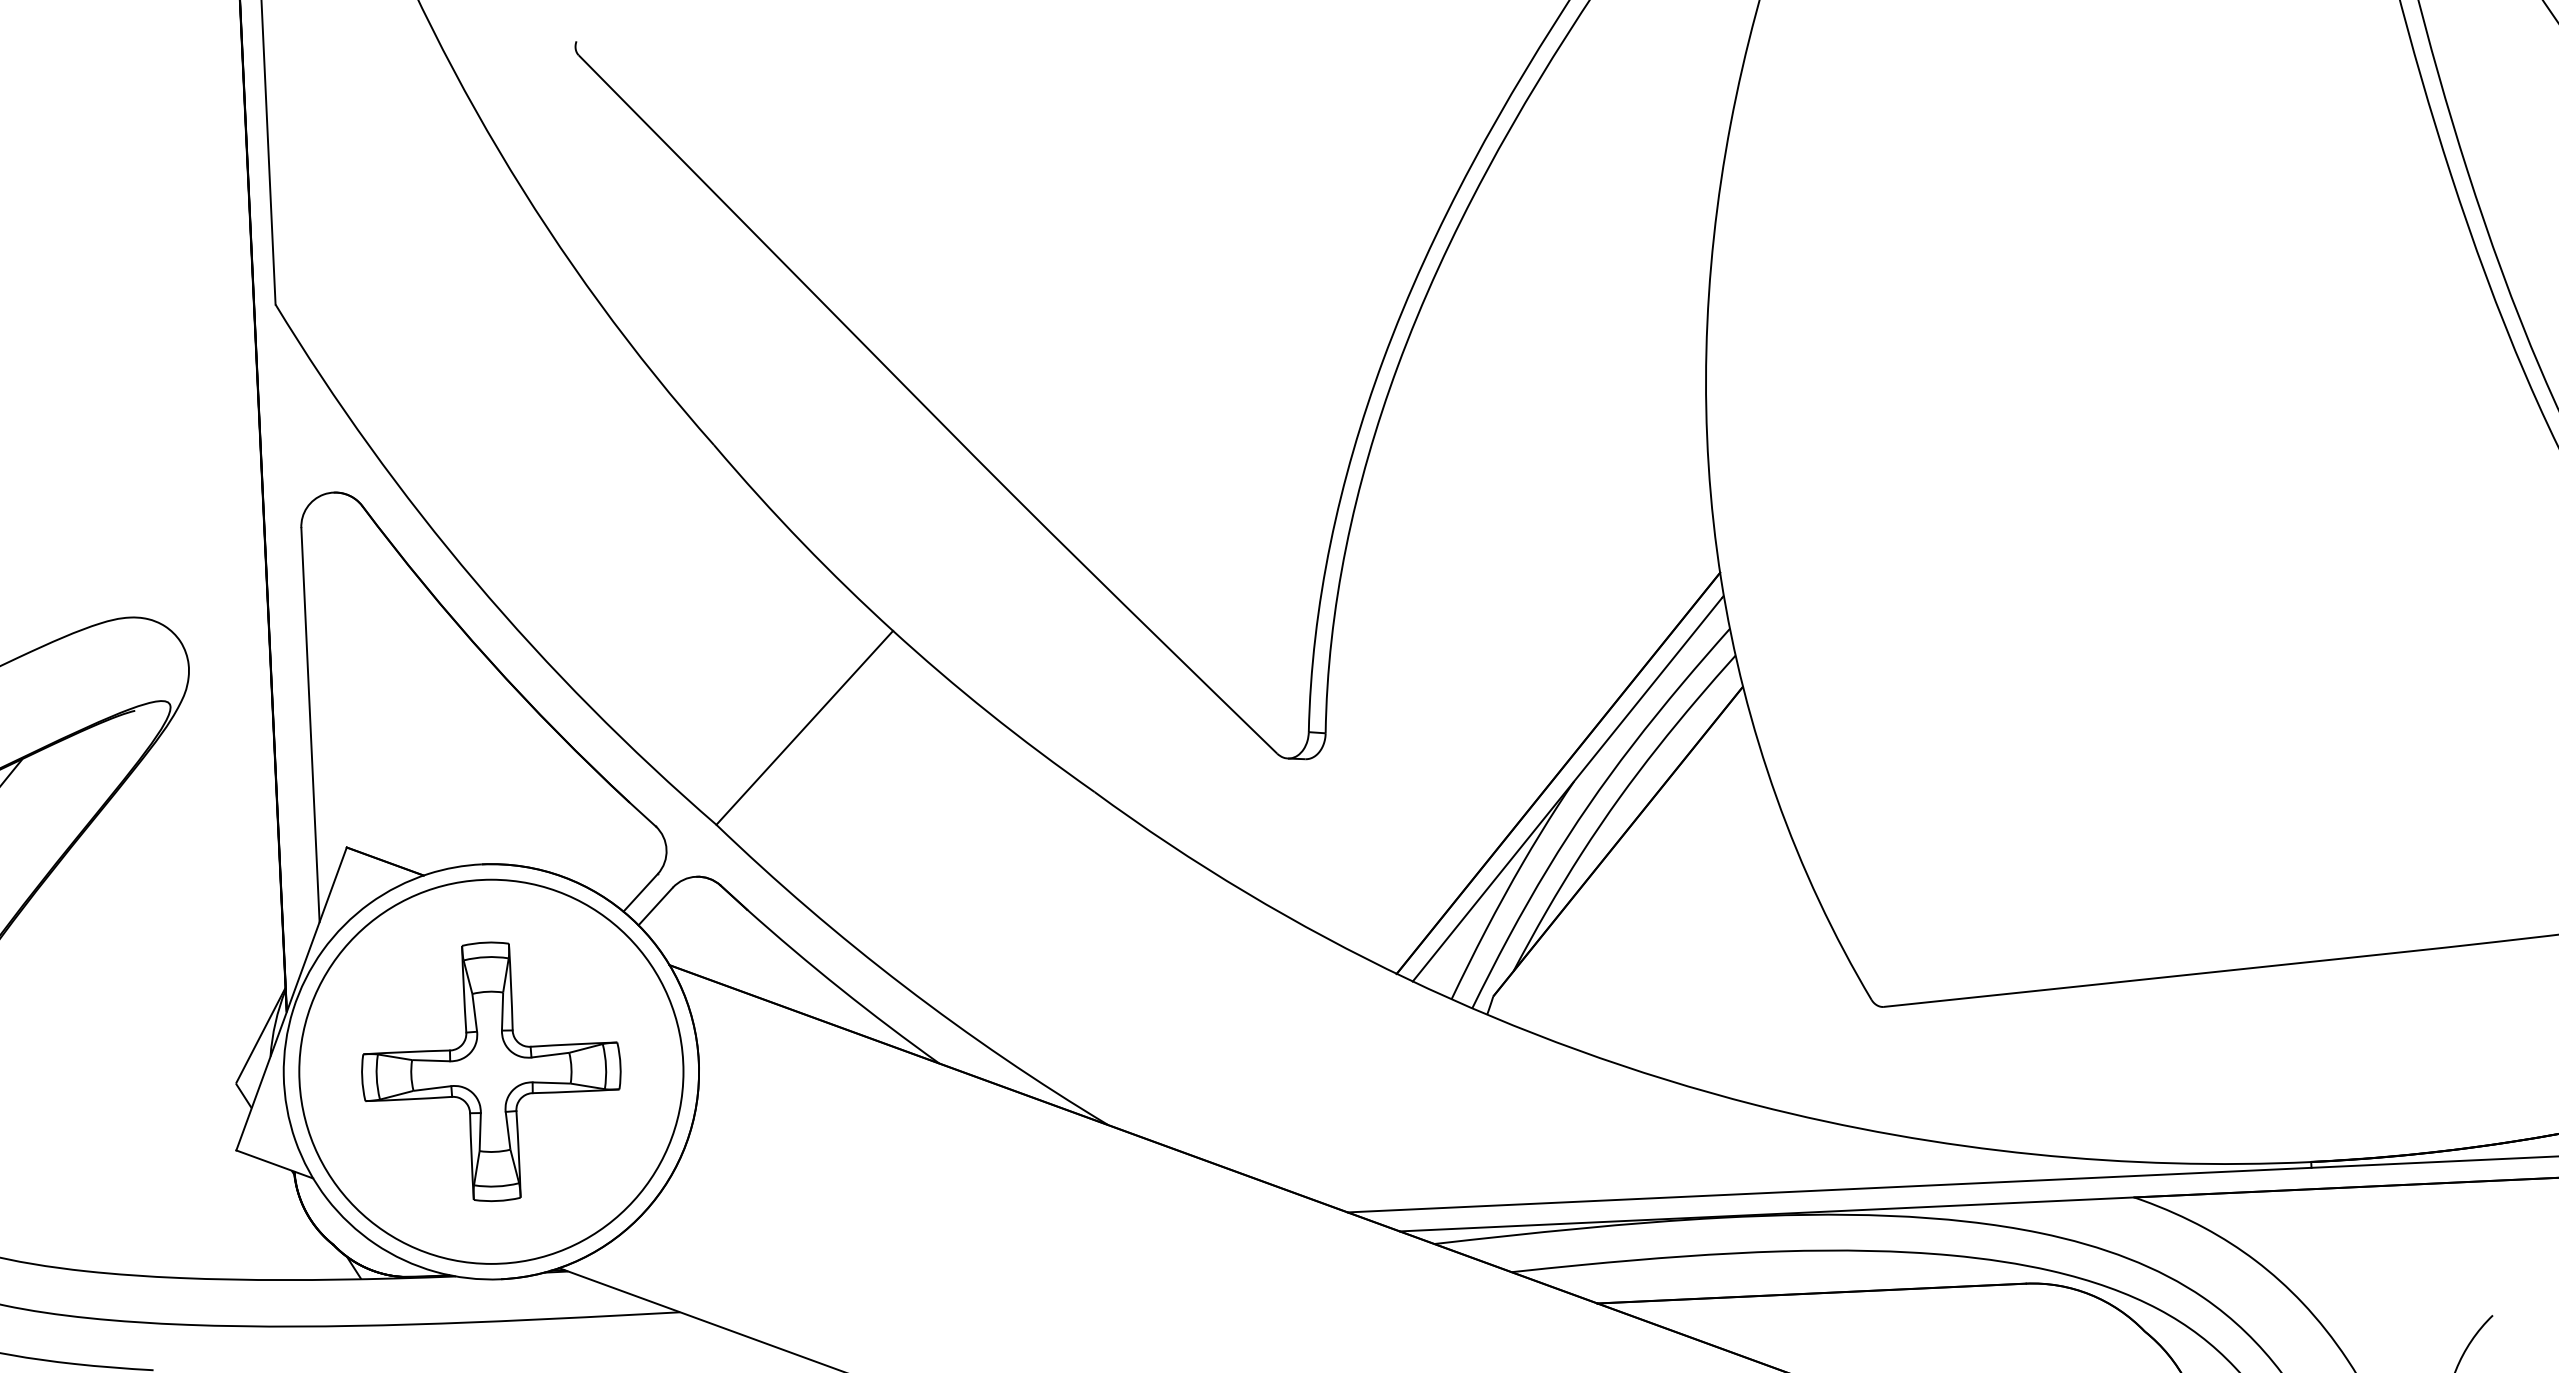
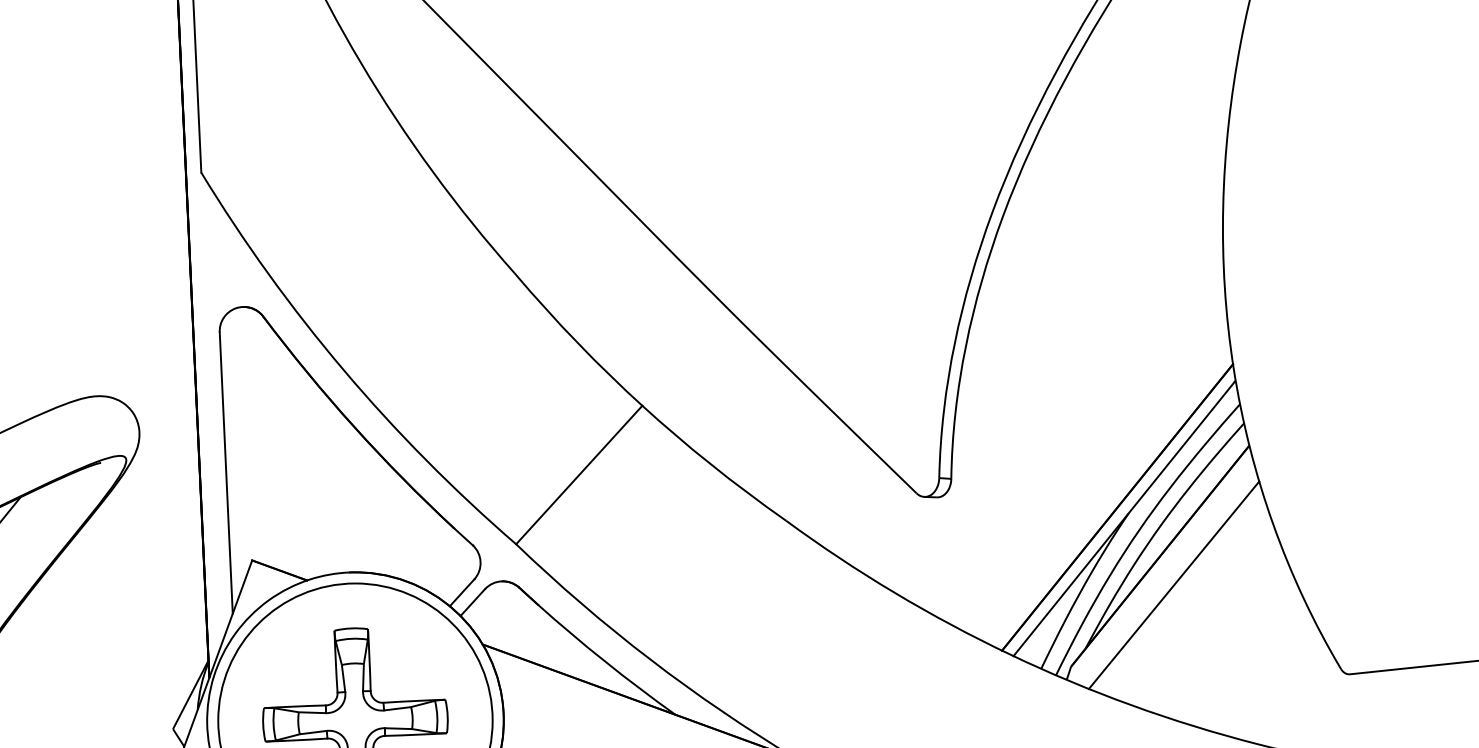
line: (1637, 882) -> (1174, 585), added

